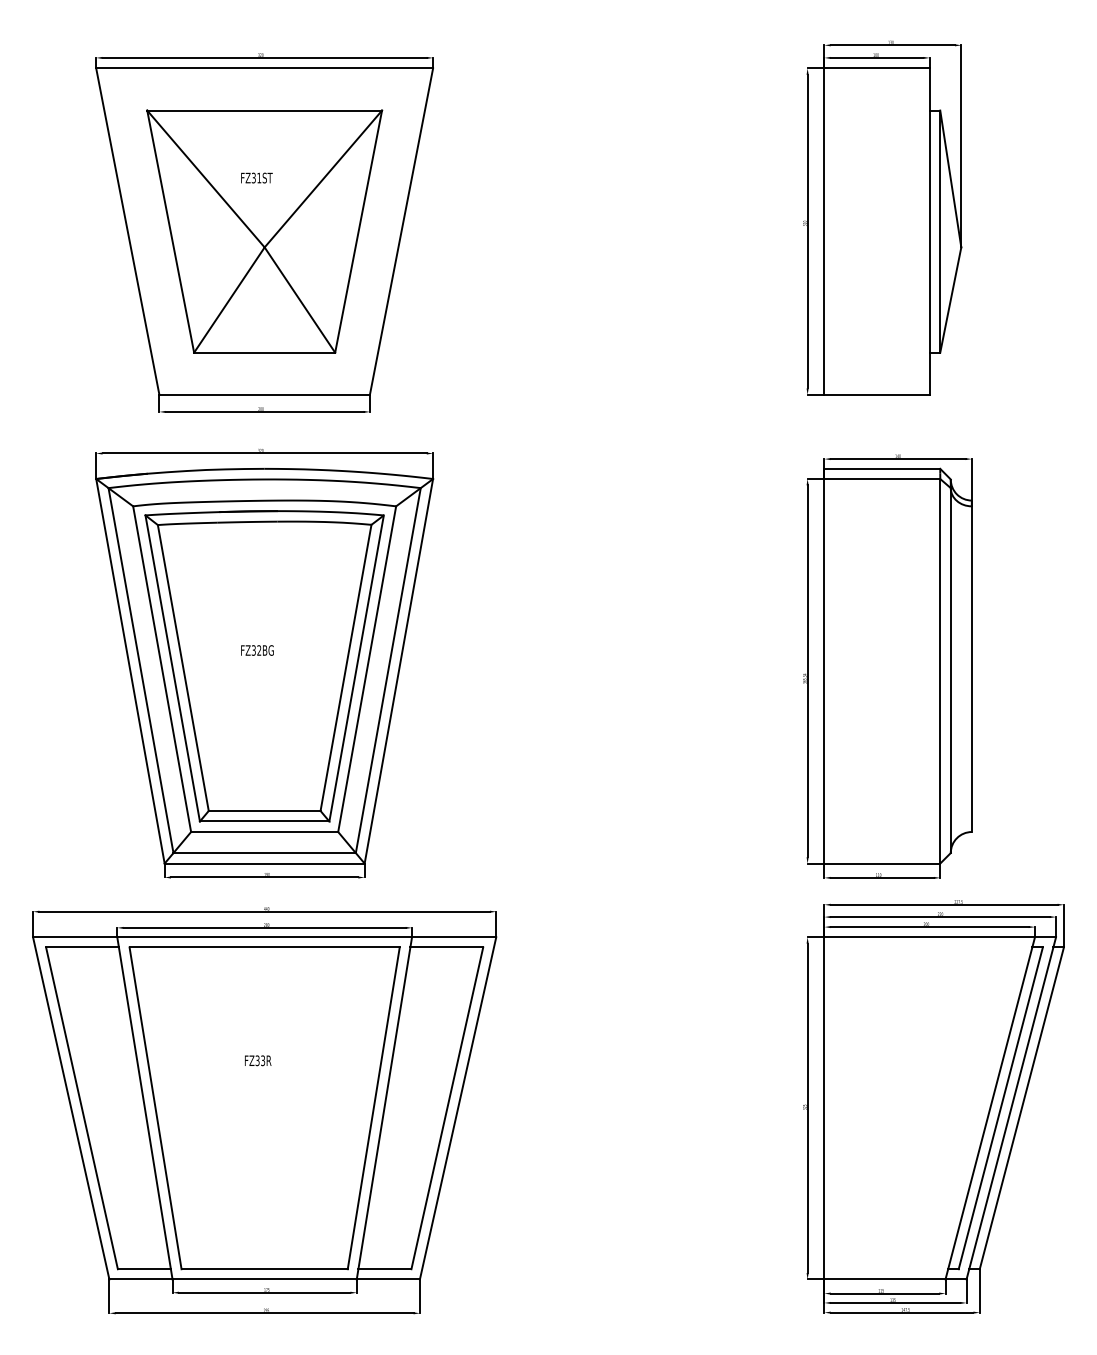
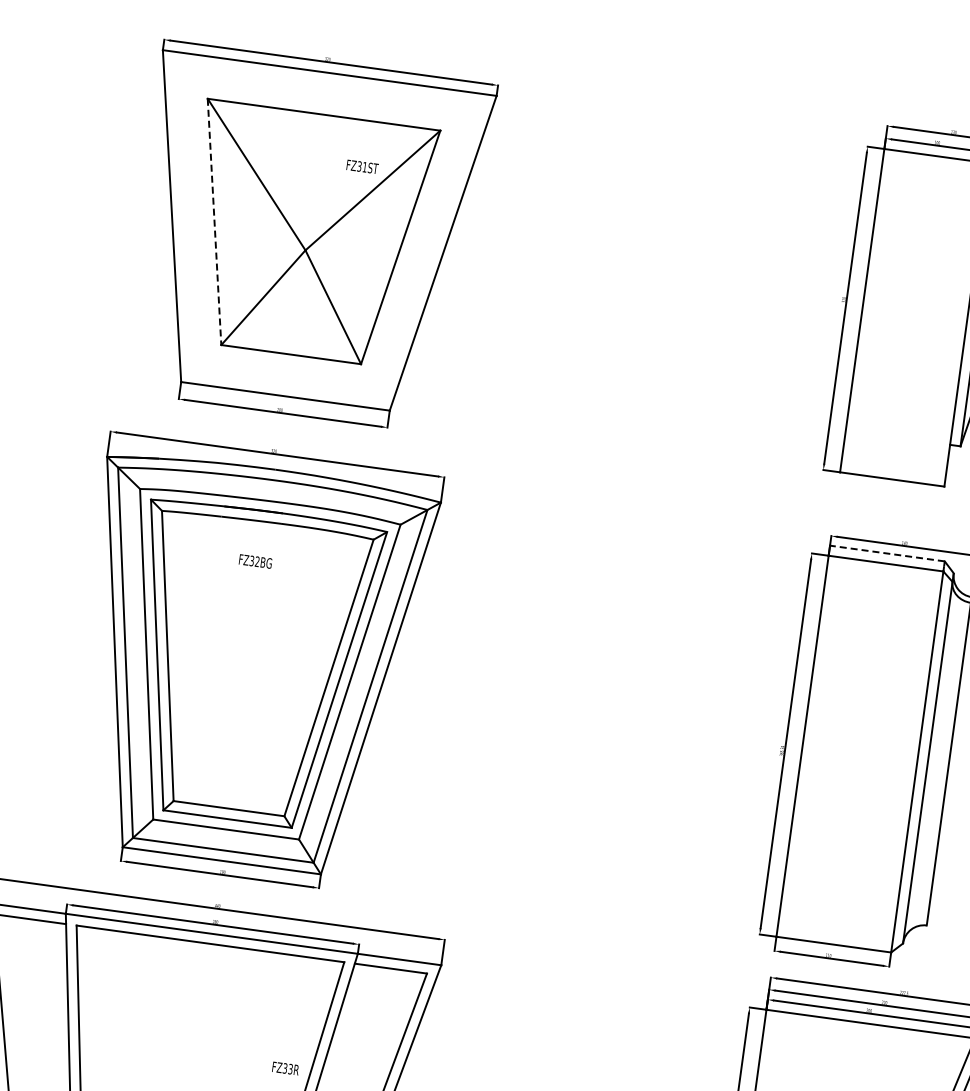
text: (256, 177) -> (362, 166), moved
line: (170, 232) -> (214, 222), solid -> dashed
line: (882, 468) -> (887, 553), solid -> dashed
text: (257, 650) -> (255, 561), moved
text: (258, 1060) -> (286, 1068), moved

